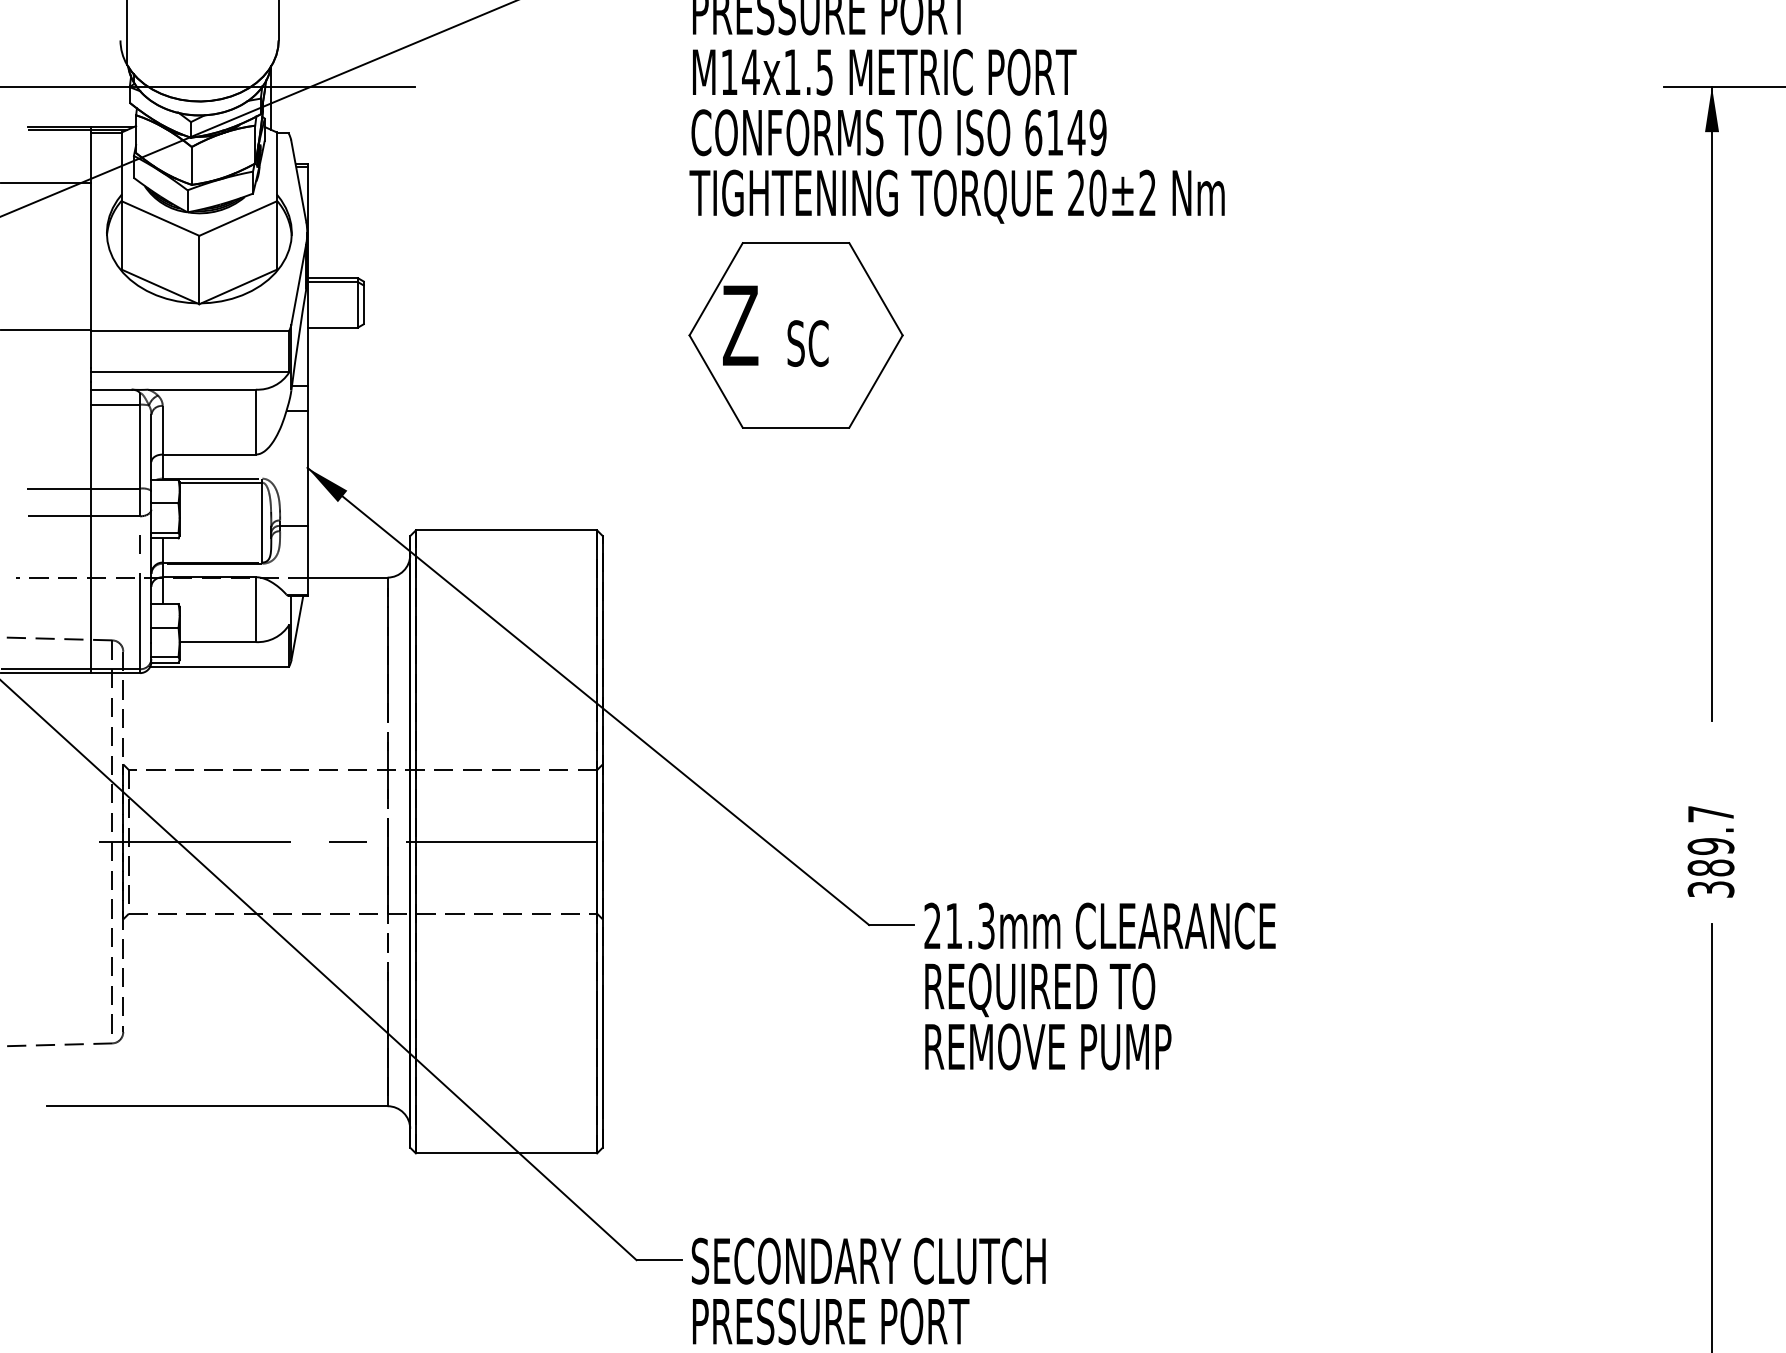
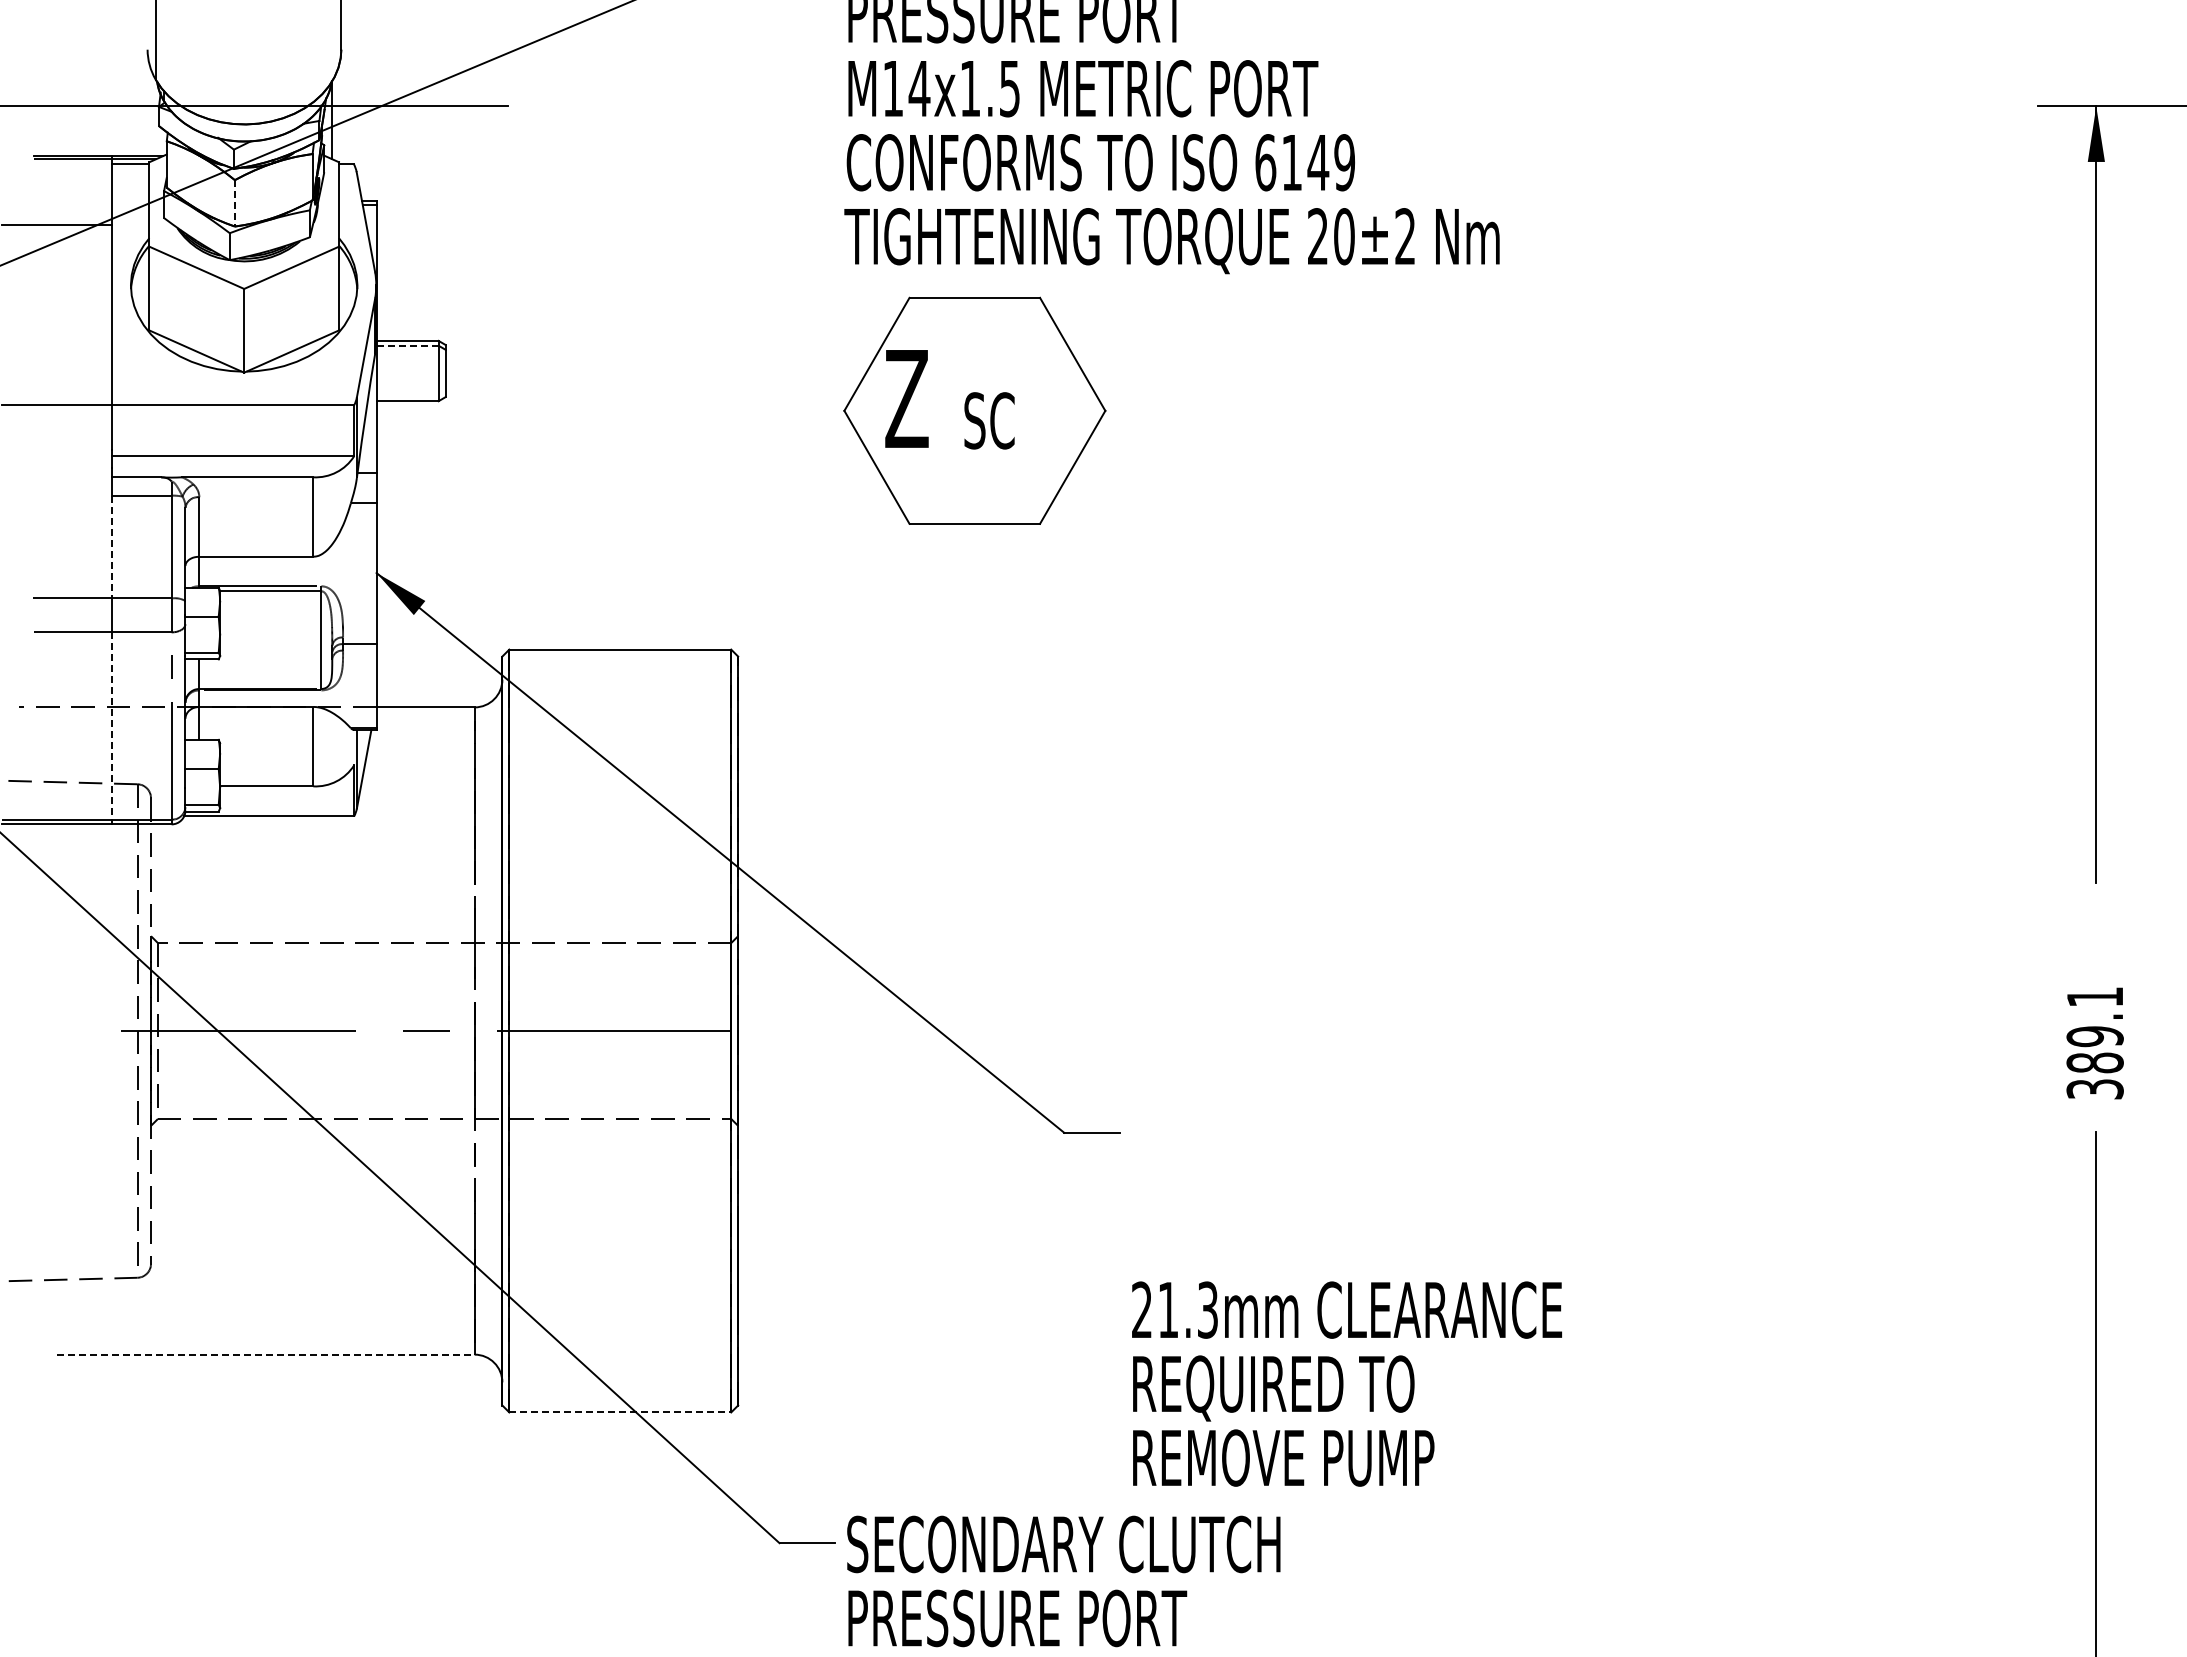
line: (191, 166) -> (234, 203), solid -> dashed
line: (332, 282) -> (407, 345), solid -> dashed
line: (91, 447) -> (112, 547), solid -> dashed
line: (91, 593) -> (112, 726), solid -> dashed
text: (1710, 813) -> (2094, 996), 389.7 -> 389.1
text: (1099, 986) -> (1346, 1383), moved
line: (216, 1106) -> (265, 1354), solid -> dashed
line: (506, 1153) -> (620, 1412), solid -> dashed

